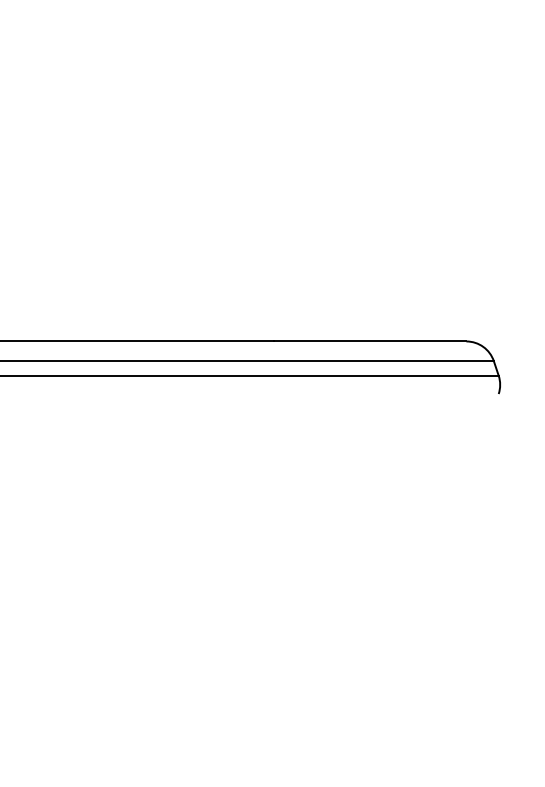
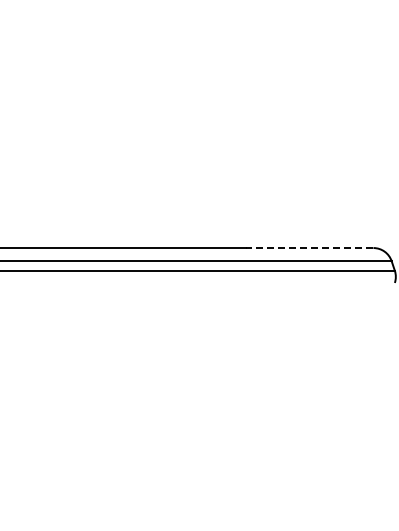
line: (370, 342) -> (309, 248), solid -> dashed

